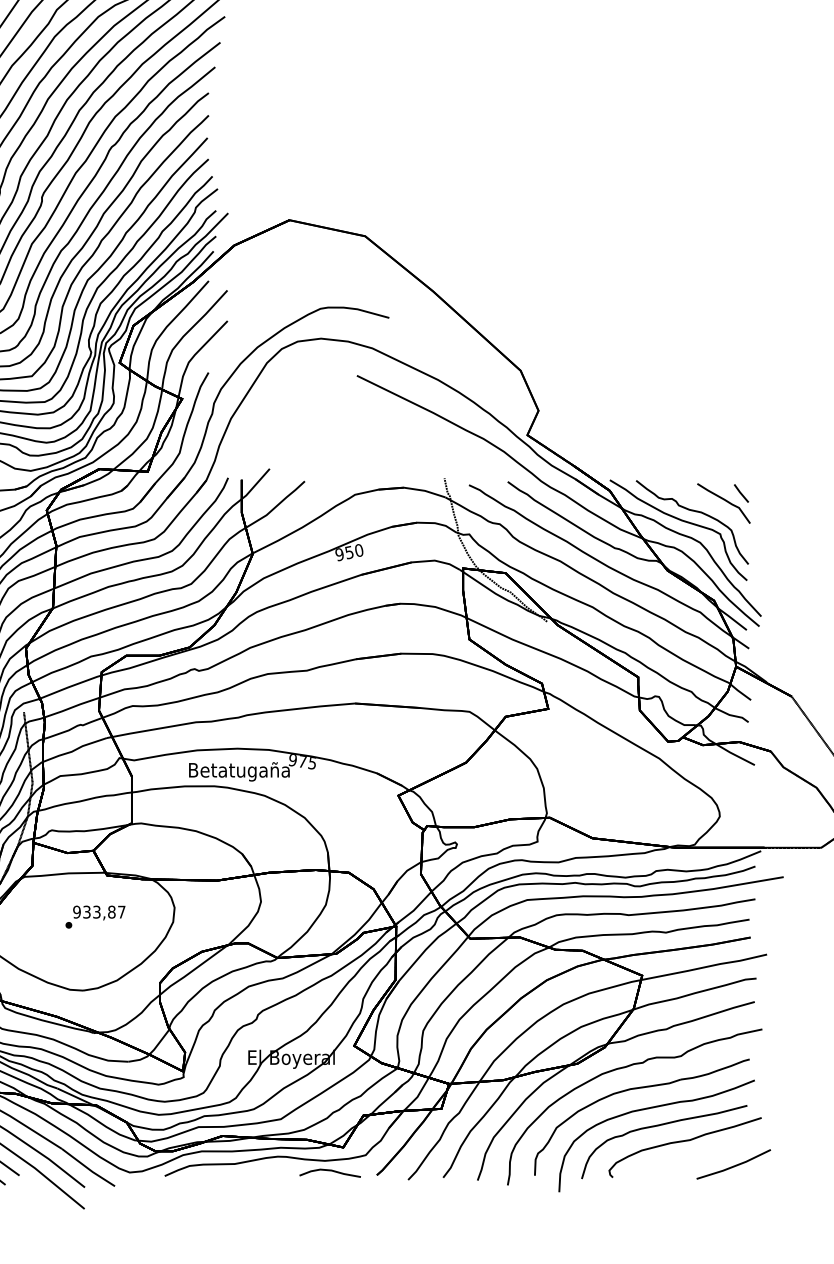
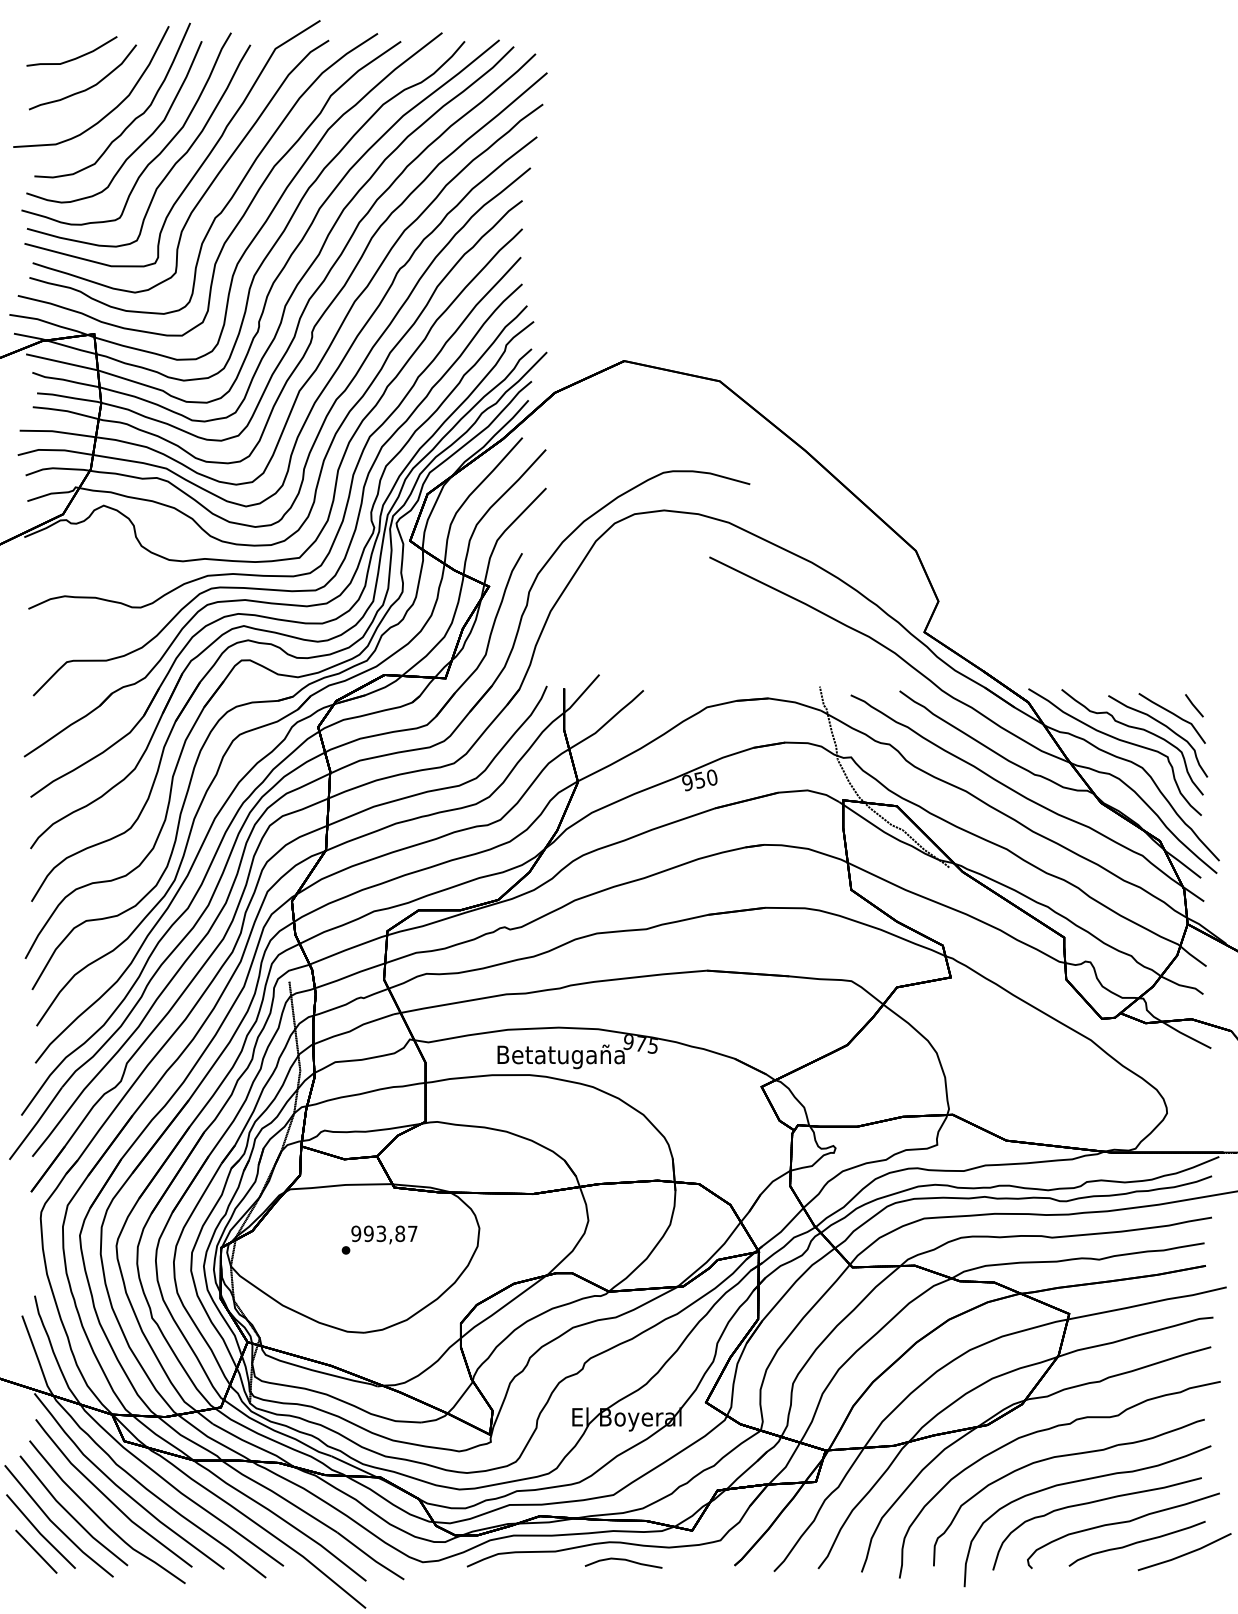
curve: (717, 509) -> (1164, 726), added
text: (86, 911) -> (368, 1233), 933,87 -> 993,87
part: (695, 1157) -> (1136, 1543), added
curve: (330, 1171) -> (623, 1560), moved

